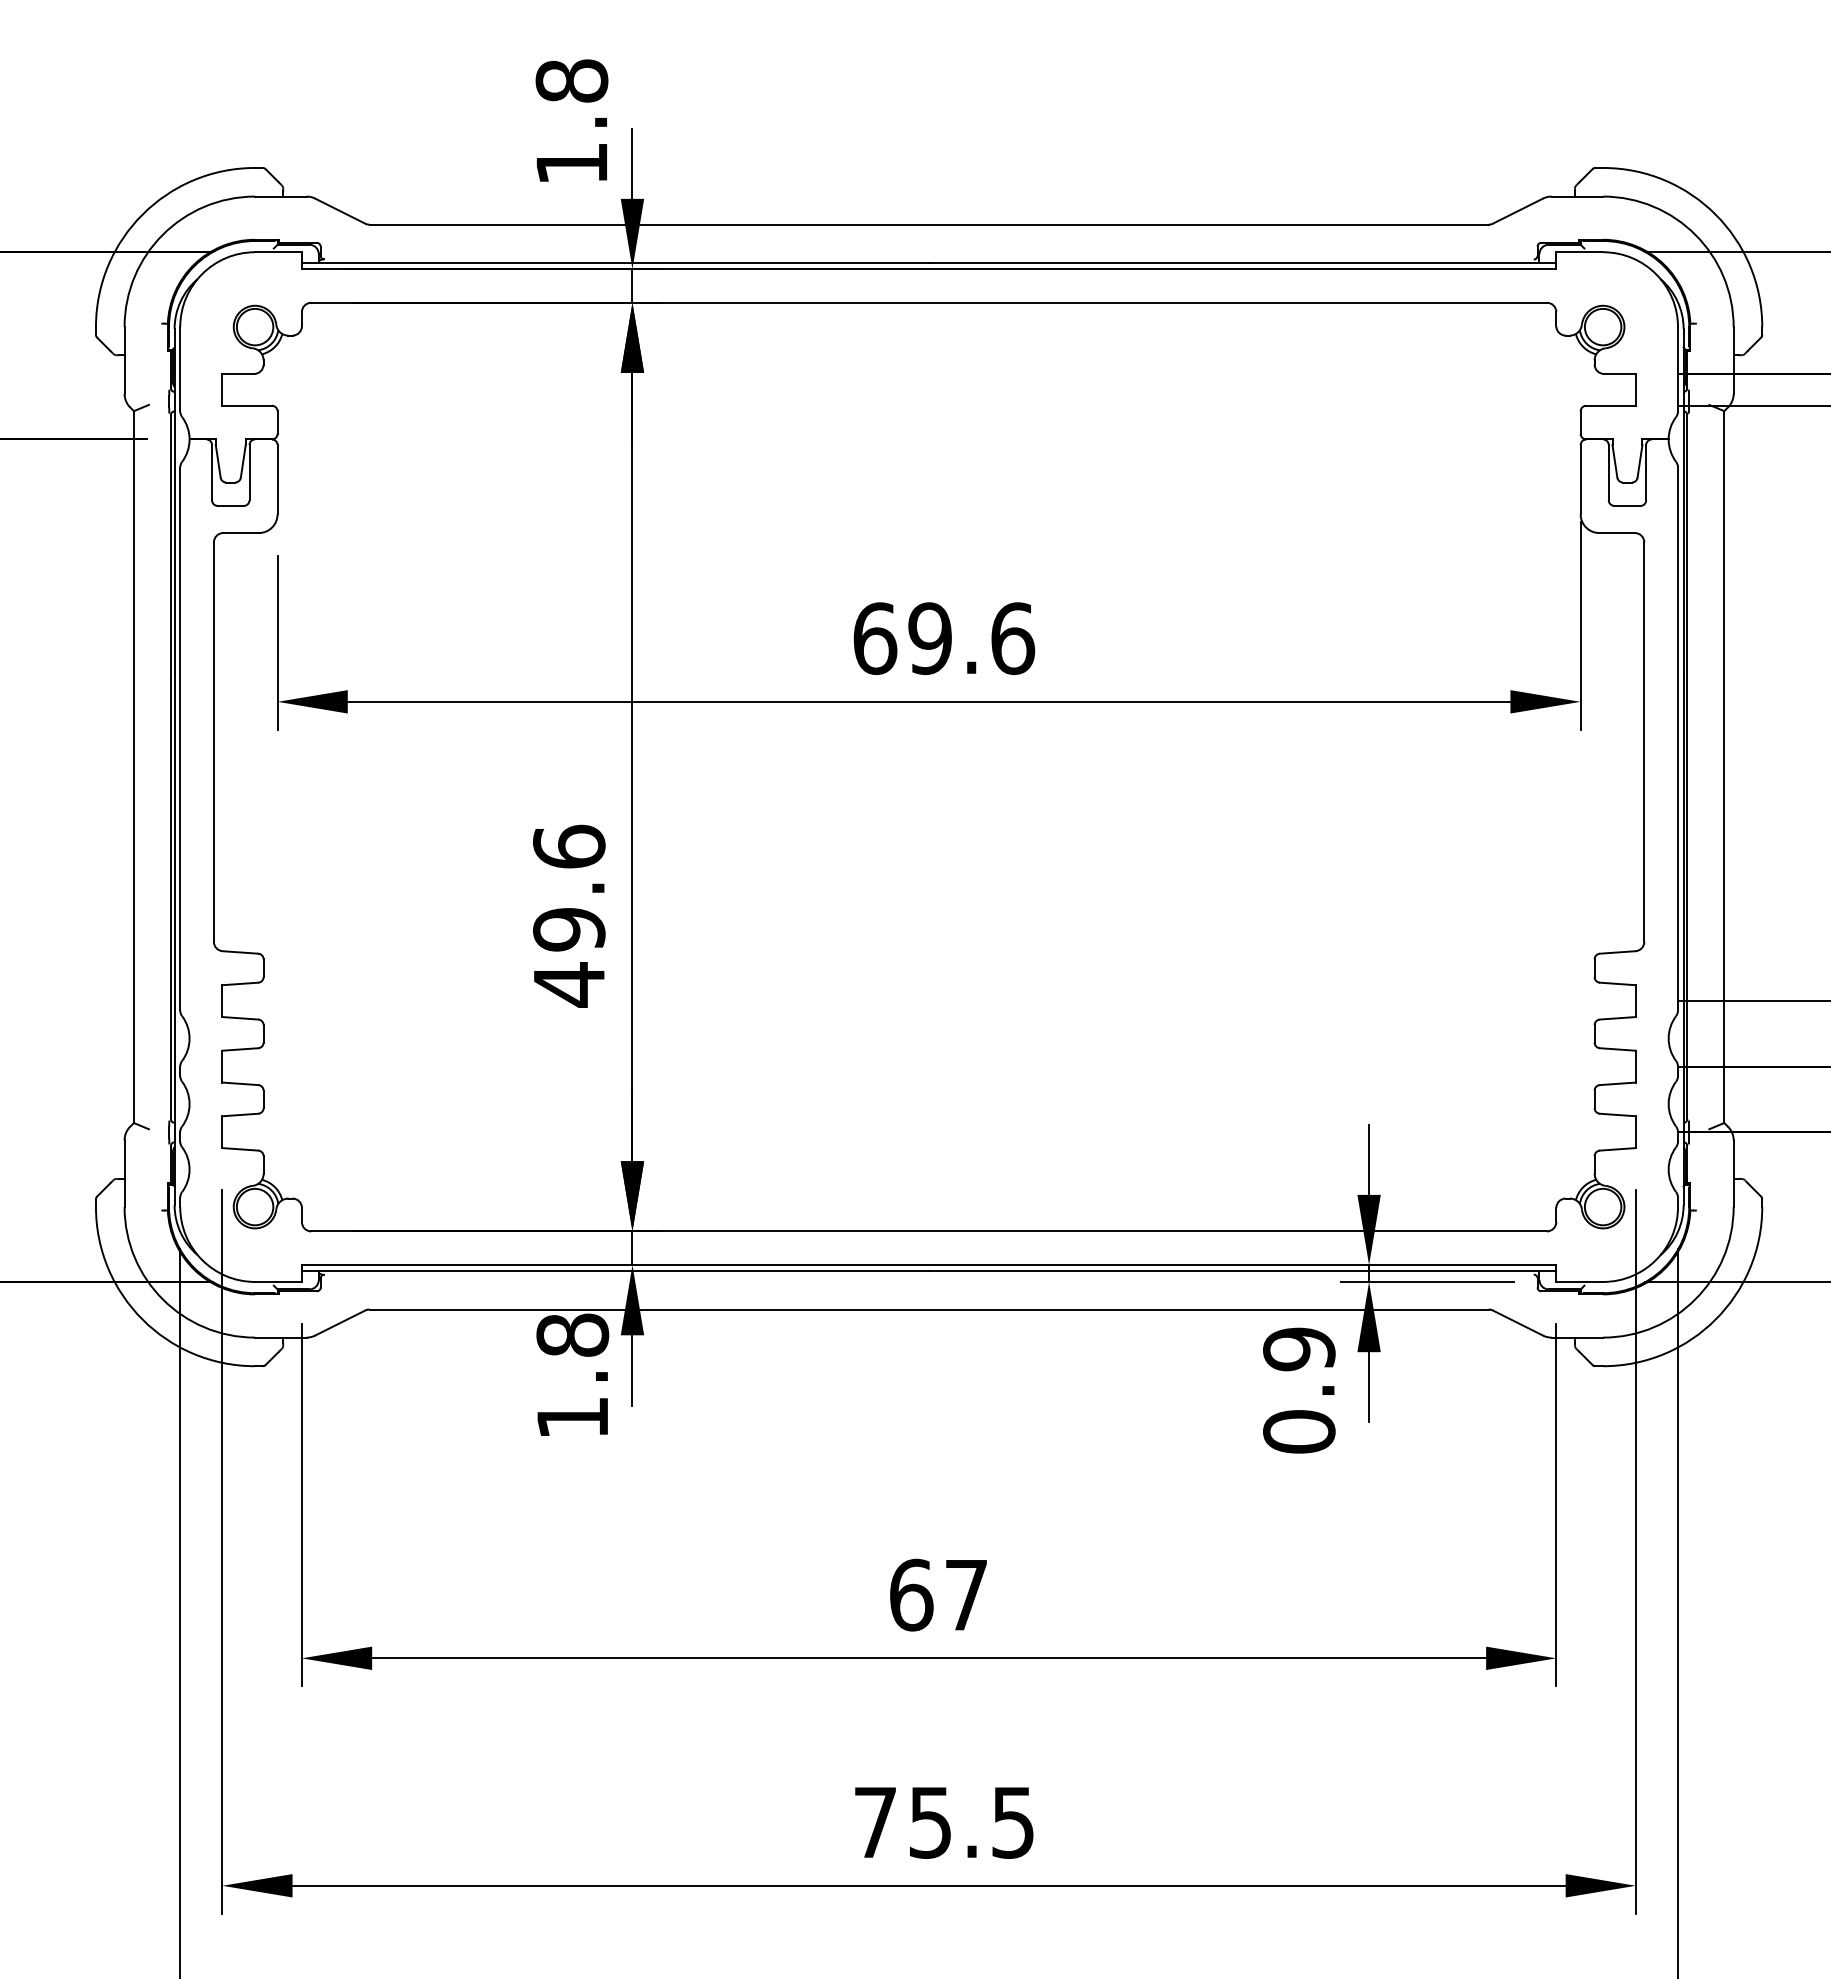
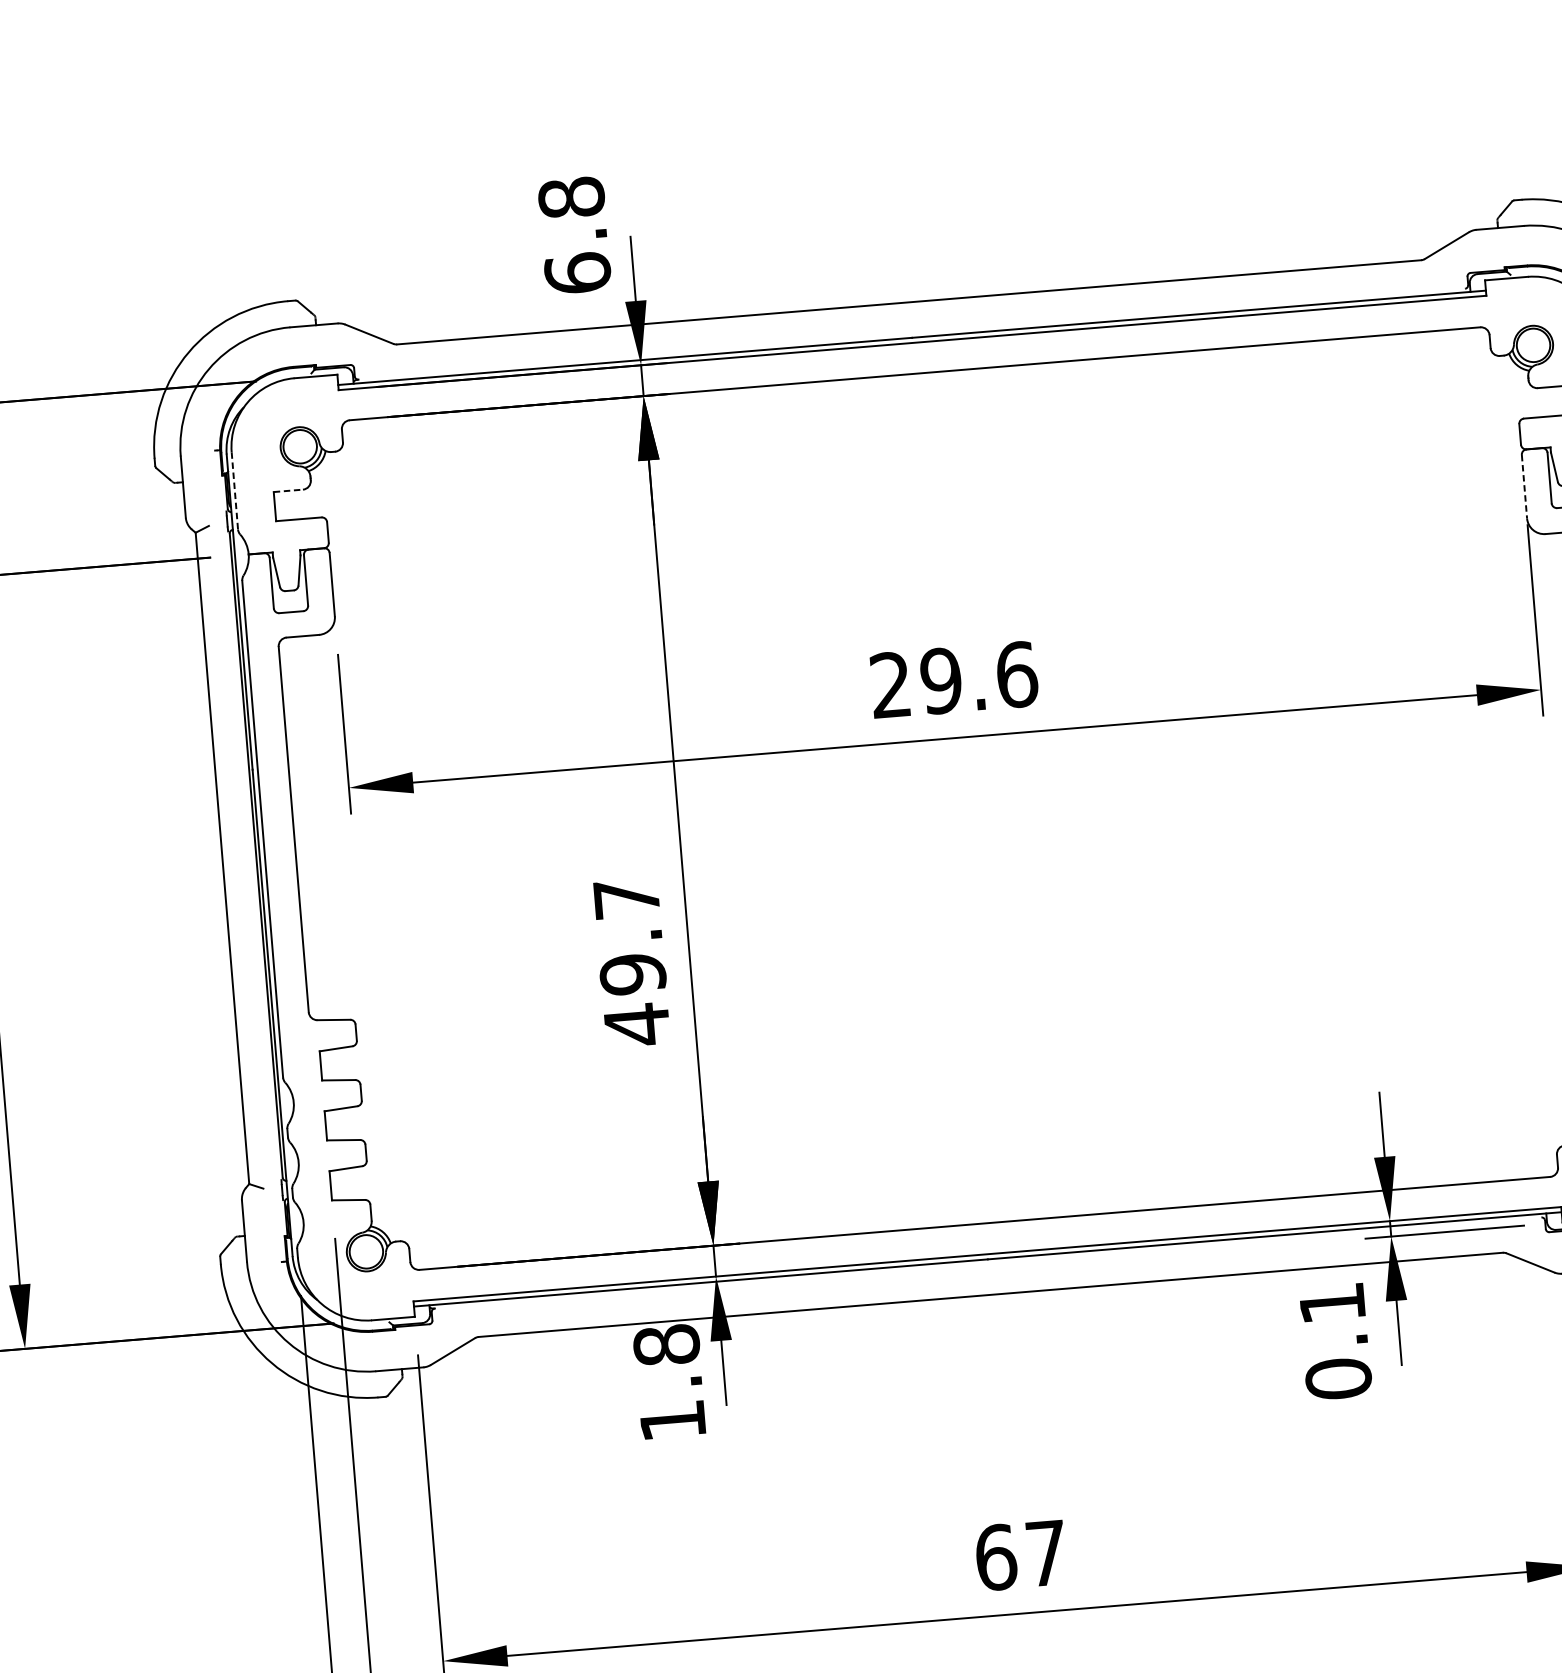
text: (571, 163) -> (577, 273), 1.8 -> 6.8
line: (180, 369) -> (235, 491), solid -> dashed
line: (238, 373) -> (288, 490), solid -> dashed
line: (1580, 479) -> (1524, 486), solid -> dashed
text: (875, 638) -> (891, 684), 69.6 -> 29.6
text: (569, 846) -> (626, 898), 49.6 -> 49.7
text: (1299, 1349) -> (1332, 1303), 0.9 -> 0.1

